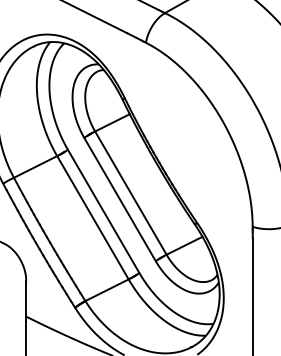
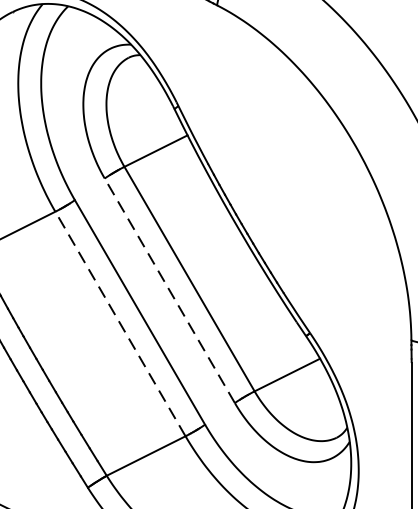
line: (119, 199) -> (168, 290), solid -> dashed
line: (92, 217) -> (119, 323), solid -> dashed

